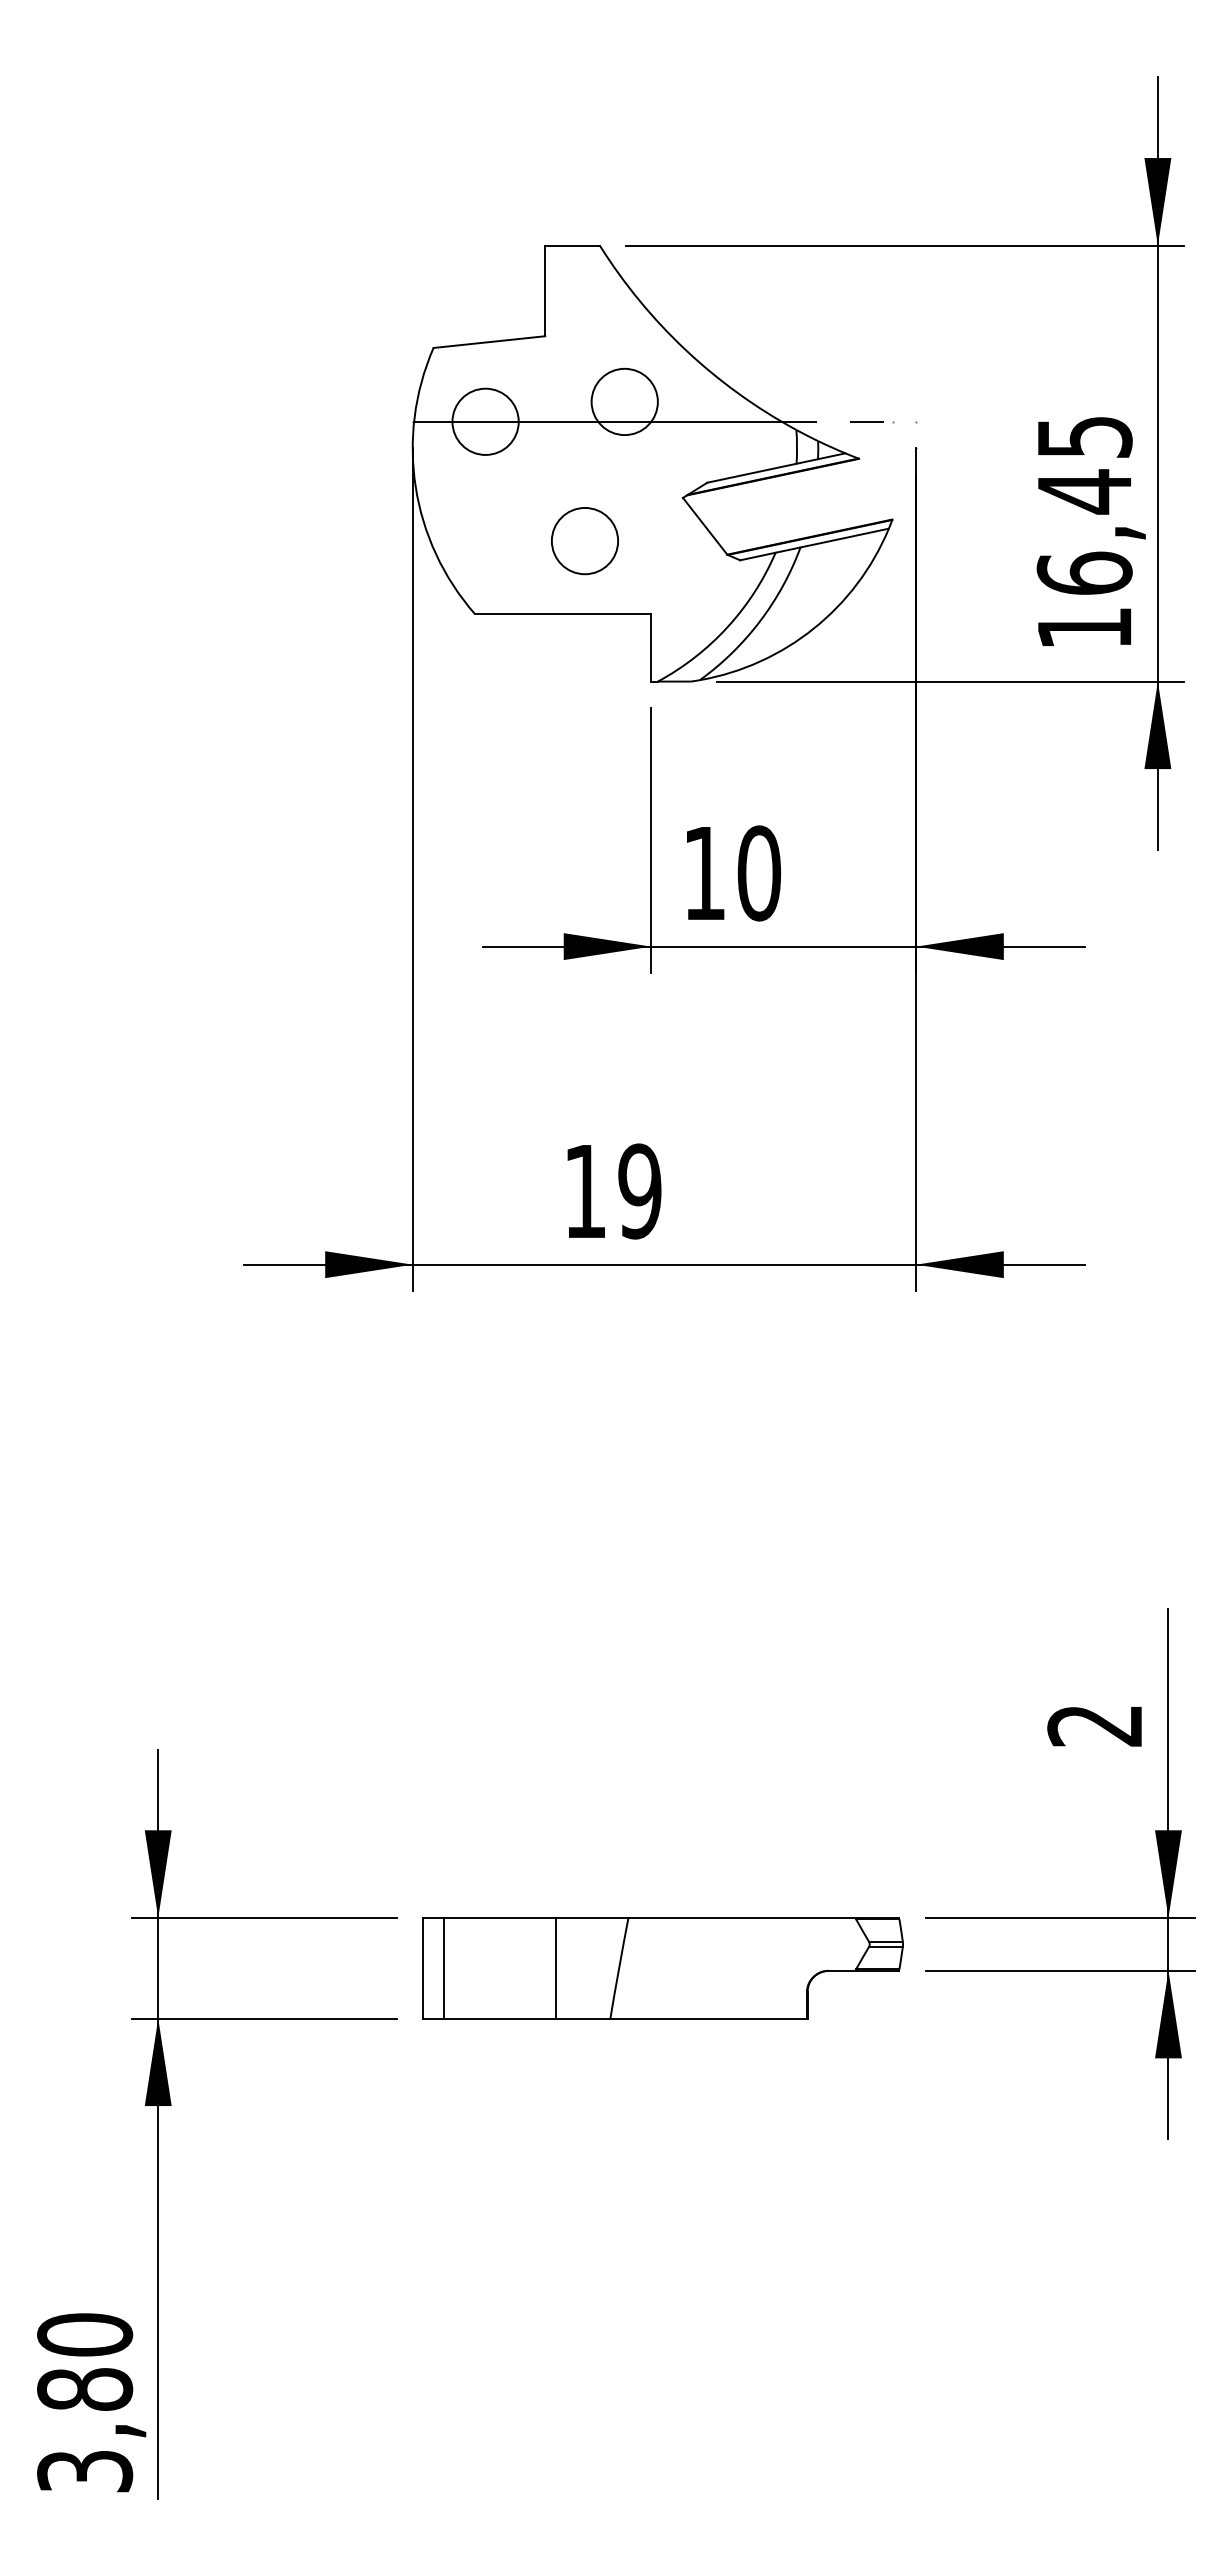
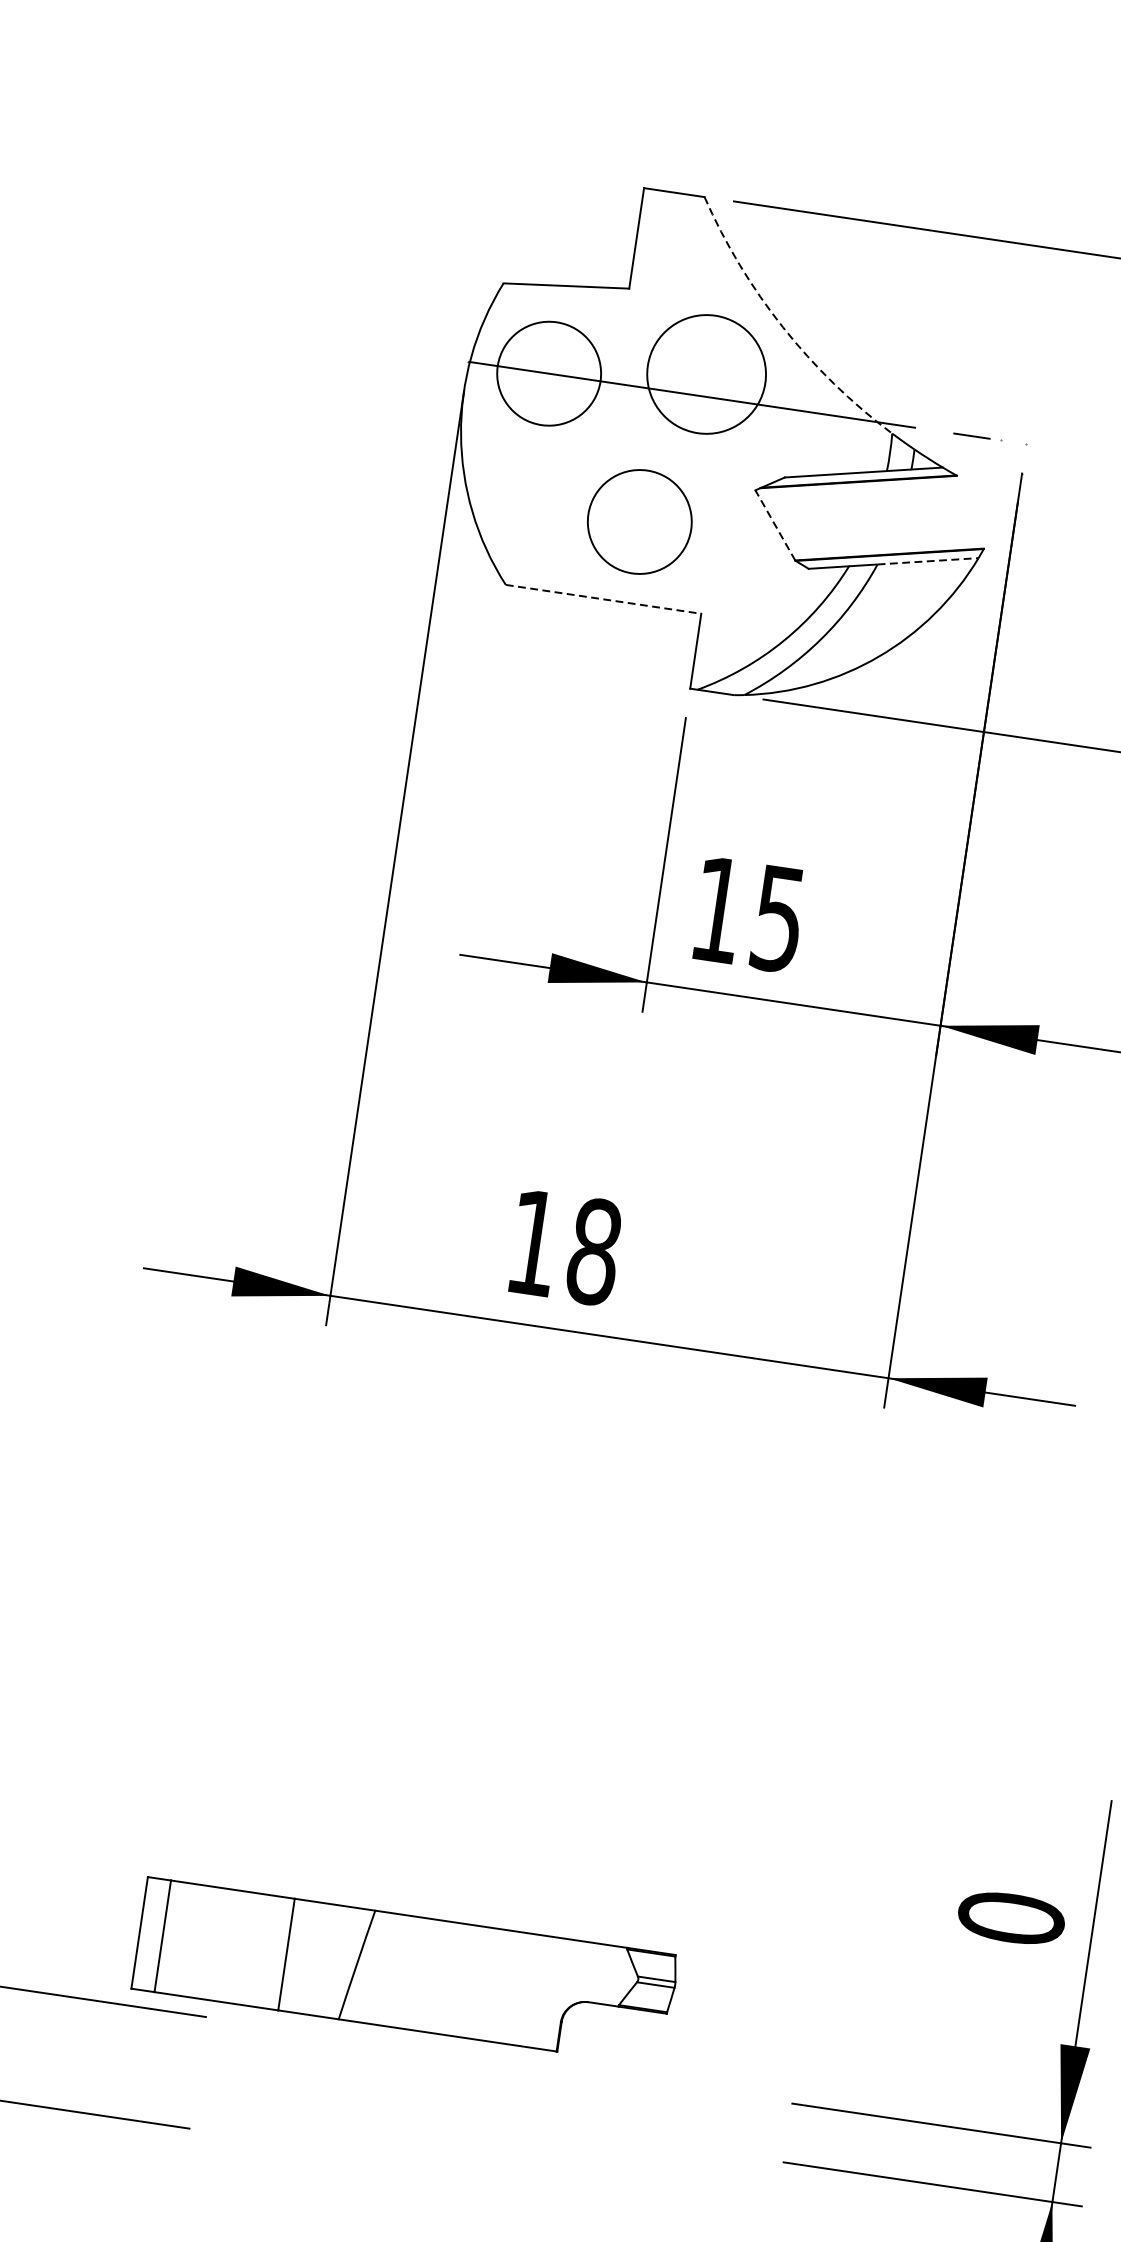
arc: (686, 350) -> (783, 327), solid -> dashed
circle: (624, 401) -> (706, 373), size x1.6
circle: (485, 421) -> (549, 373), size x1.4
line: (704, 525) -> (774, 524), solid -> dashed
line: (845, 537) -> (929, 560), solid -> dashed
circle: (584, 541) -> (639, 522), size x1.4
line: (563, 613) -> (604, 598), solid -> dashed
text: (759, 873) -> (778, 919), 10 -> 15
text: (639, 1191) -> (593, 1251), 19 -> 18
text: (1095, 1725) -> (1011, 1918), 2 -> 0
part: (662, 1968) -> (404, 1972), moved

